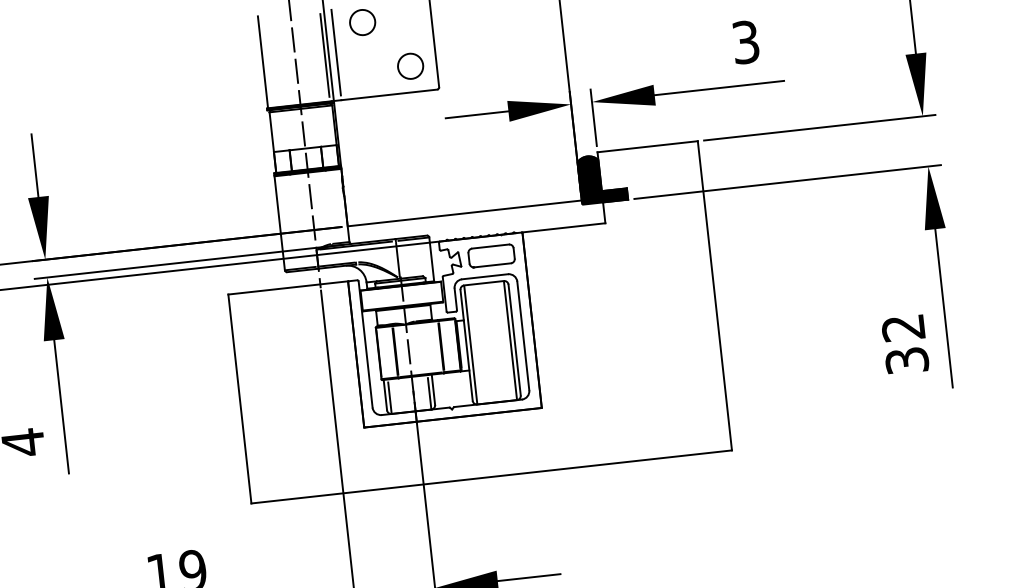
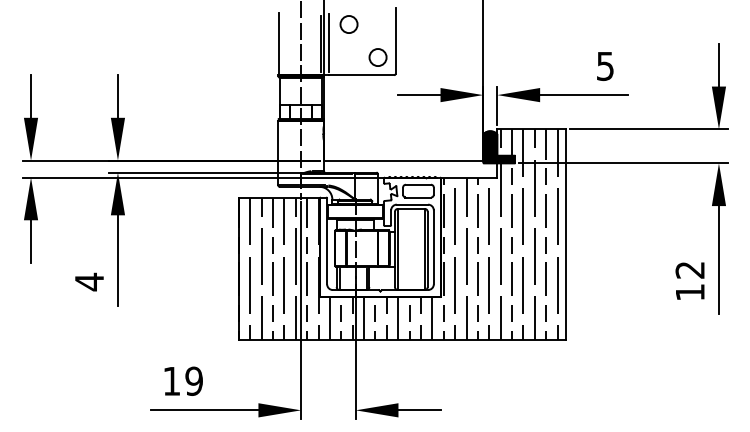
text: (745, 41) -> (605, 65), 3 -> 5
hatch: (467, 323) -> (397, 234), added
text: (906, 360) -> (689, 292), 32 -> 12

